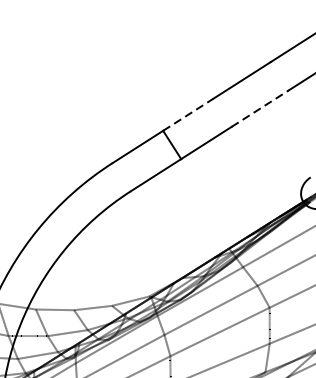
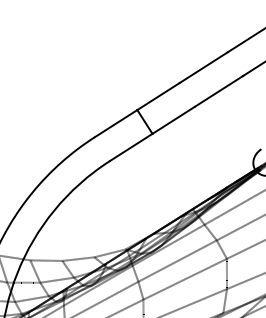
line: (260, 108) -> (219, 91), dashed -> solid
line: (188, 114) -> (158, 96), dashed -> solid

